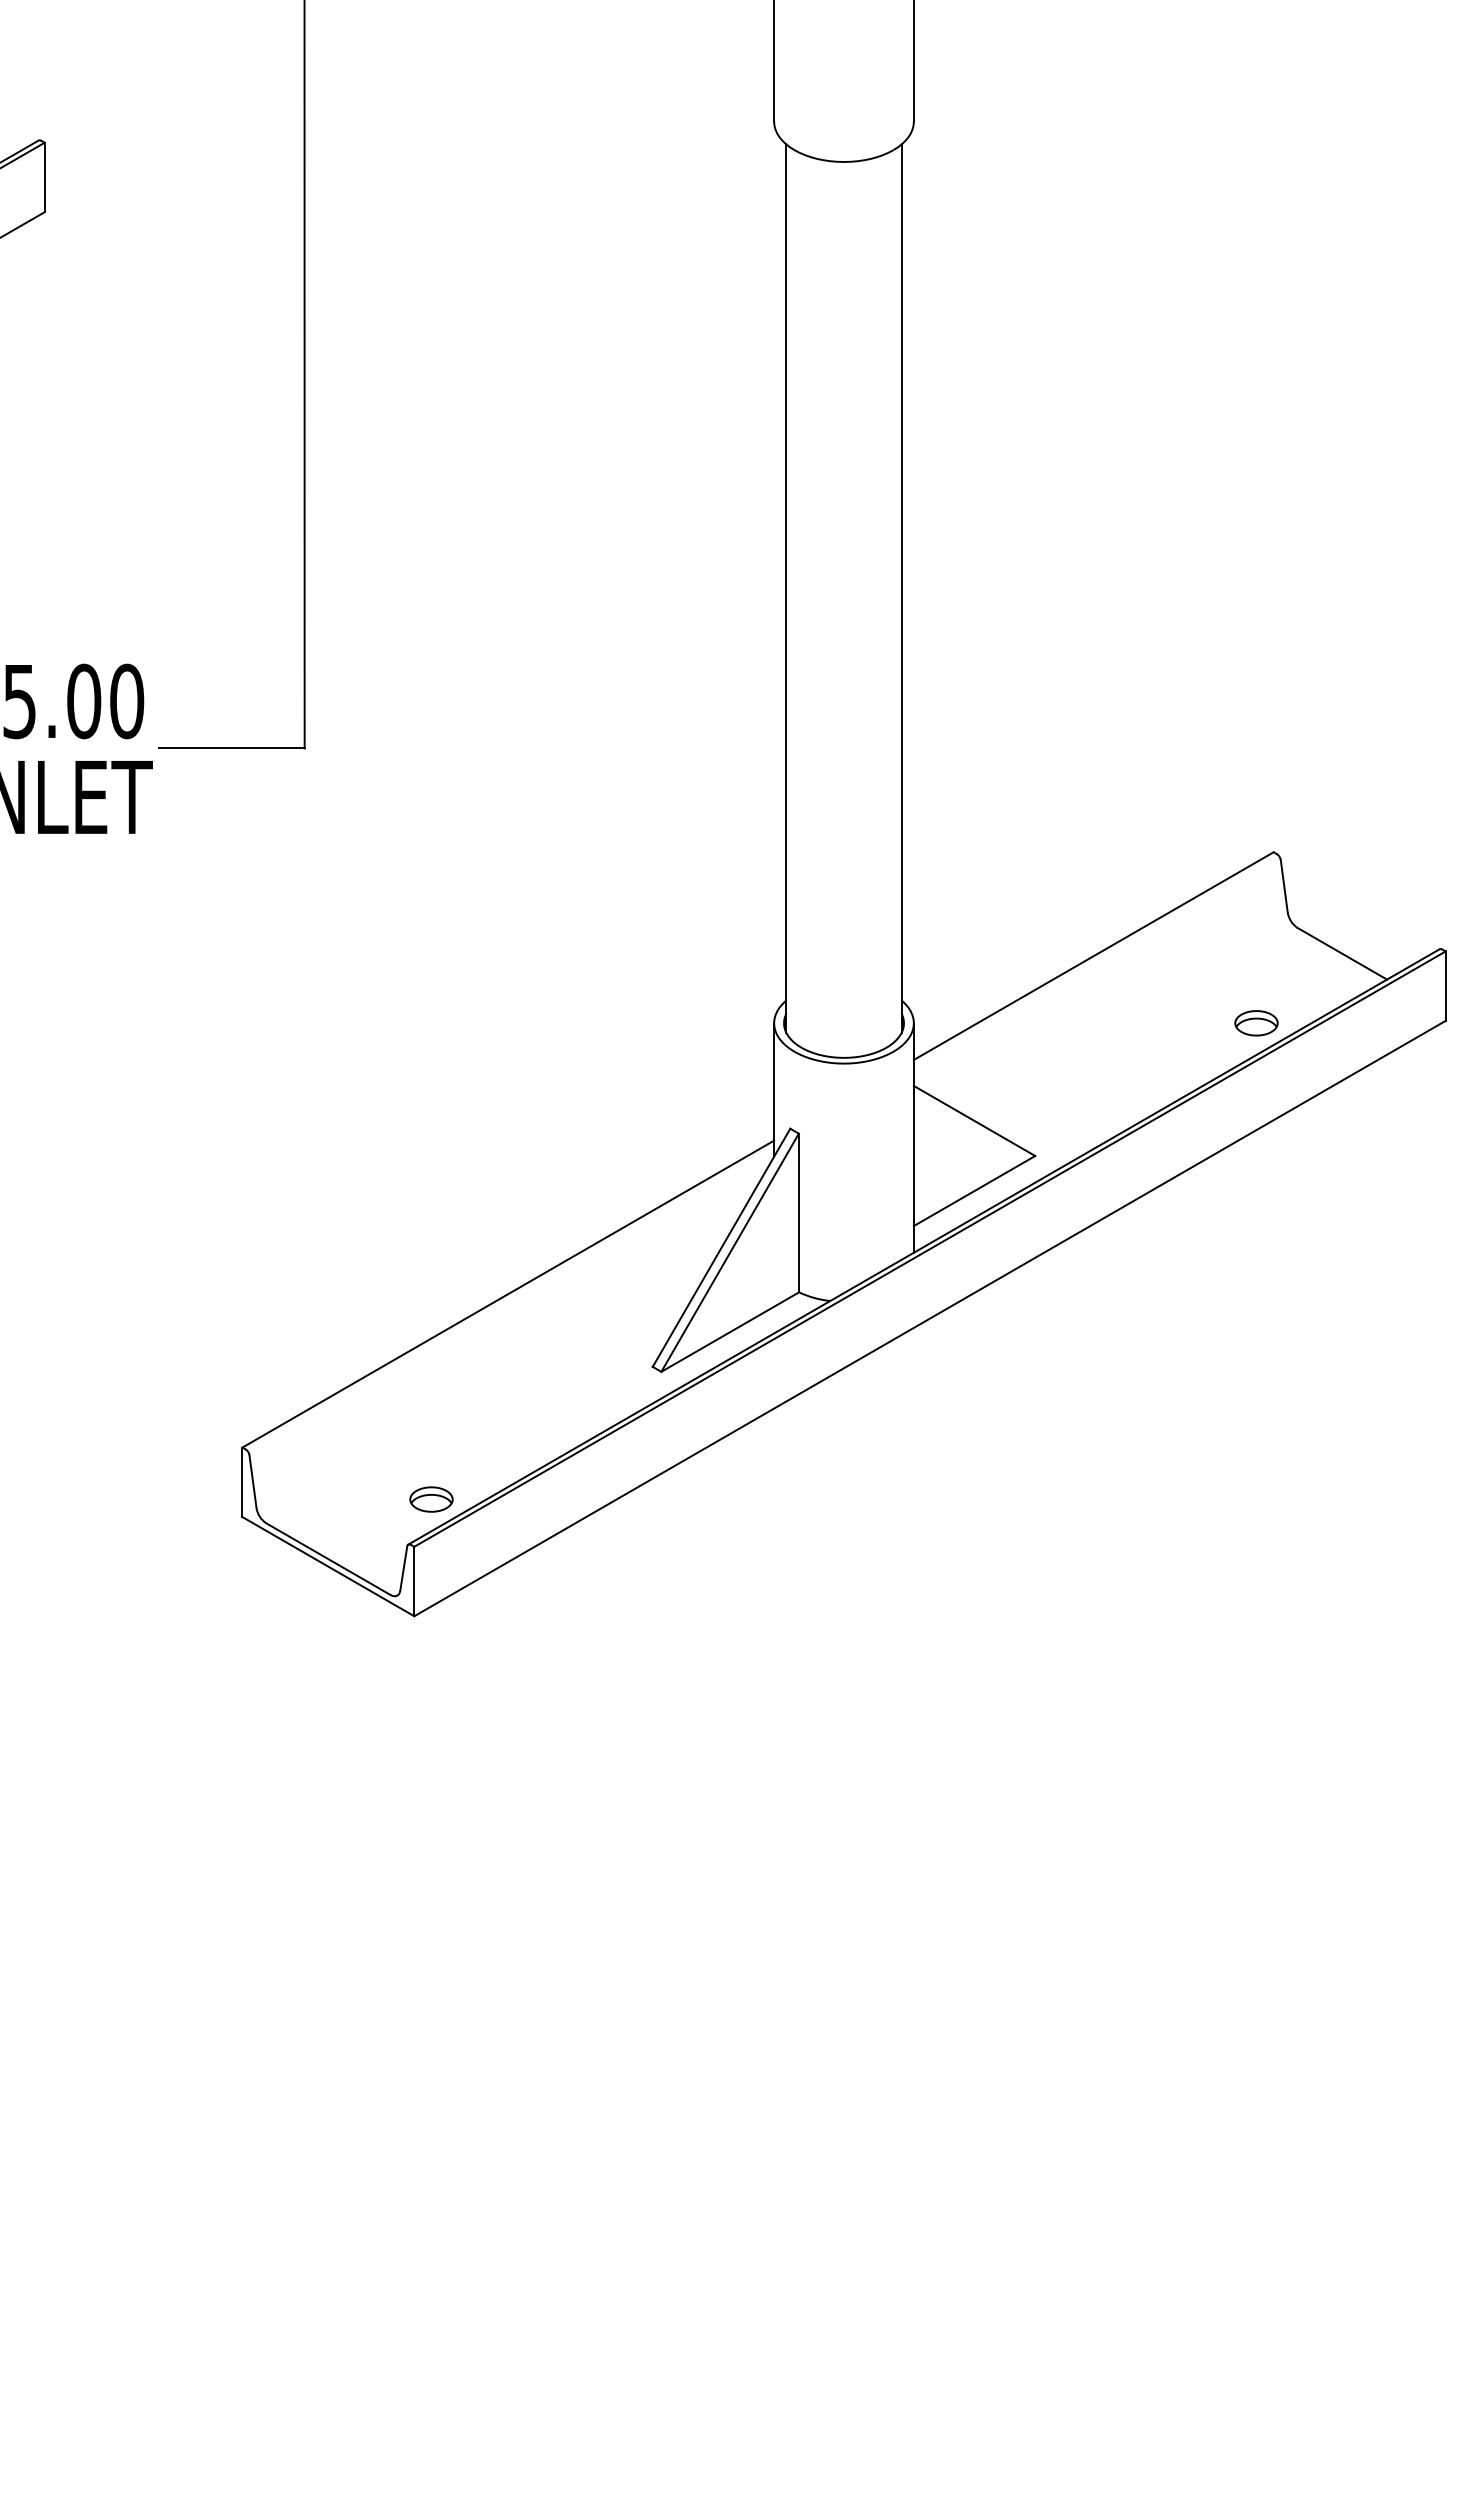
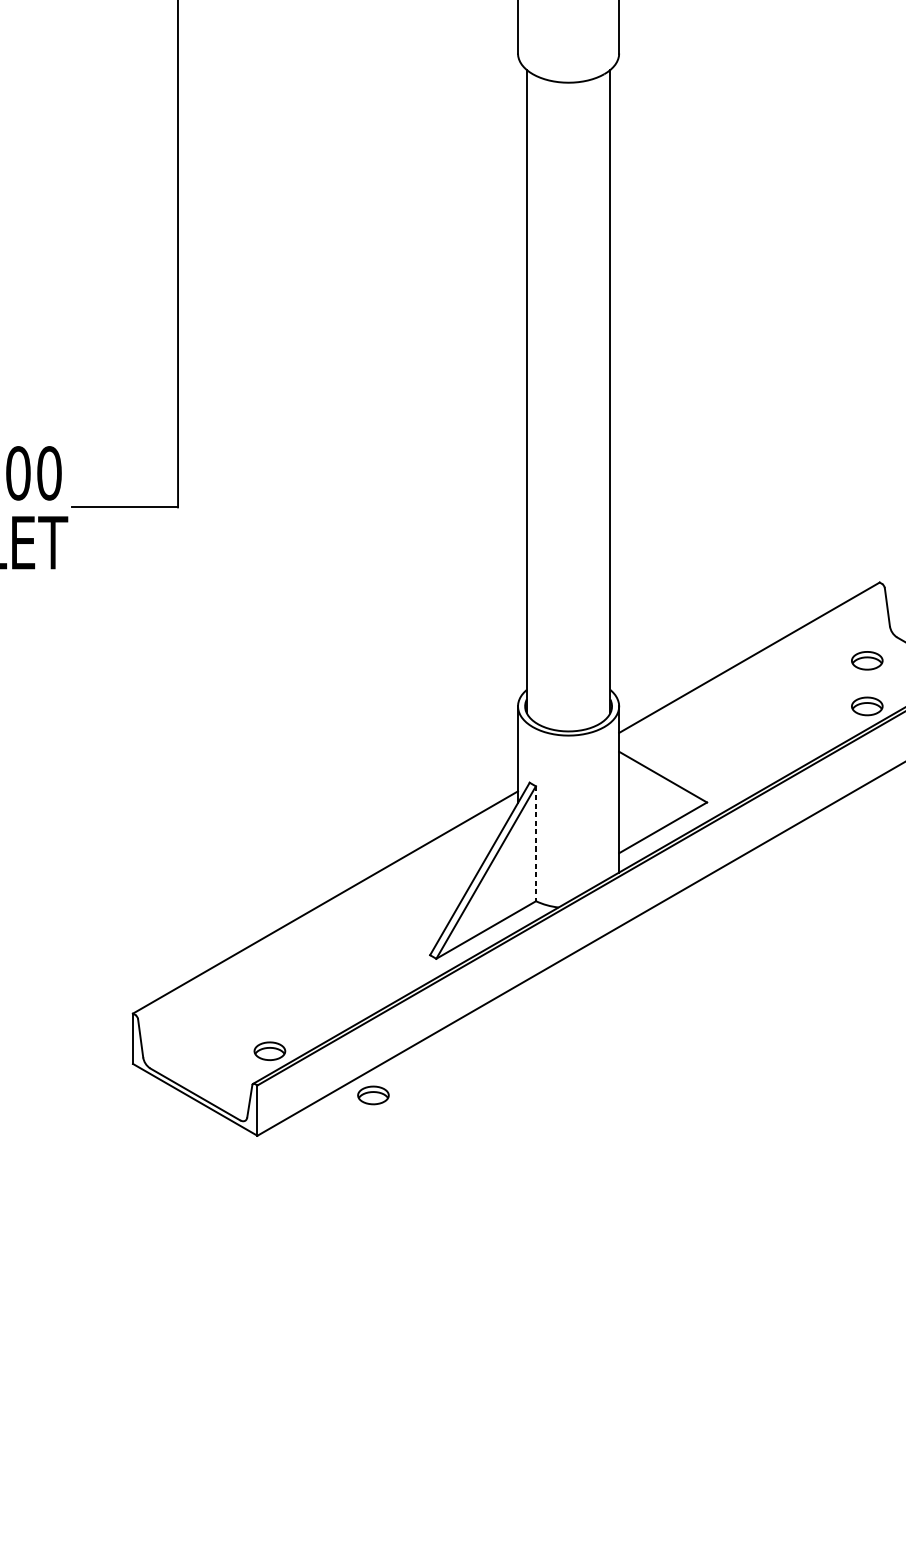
part: (1256, 960) -> (867, 660), added
line: (798, 1213) -> (535, 844), solid -> dashed
part: (574, 1560) -> (373, 1095), added

